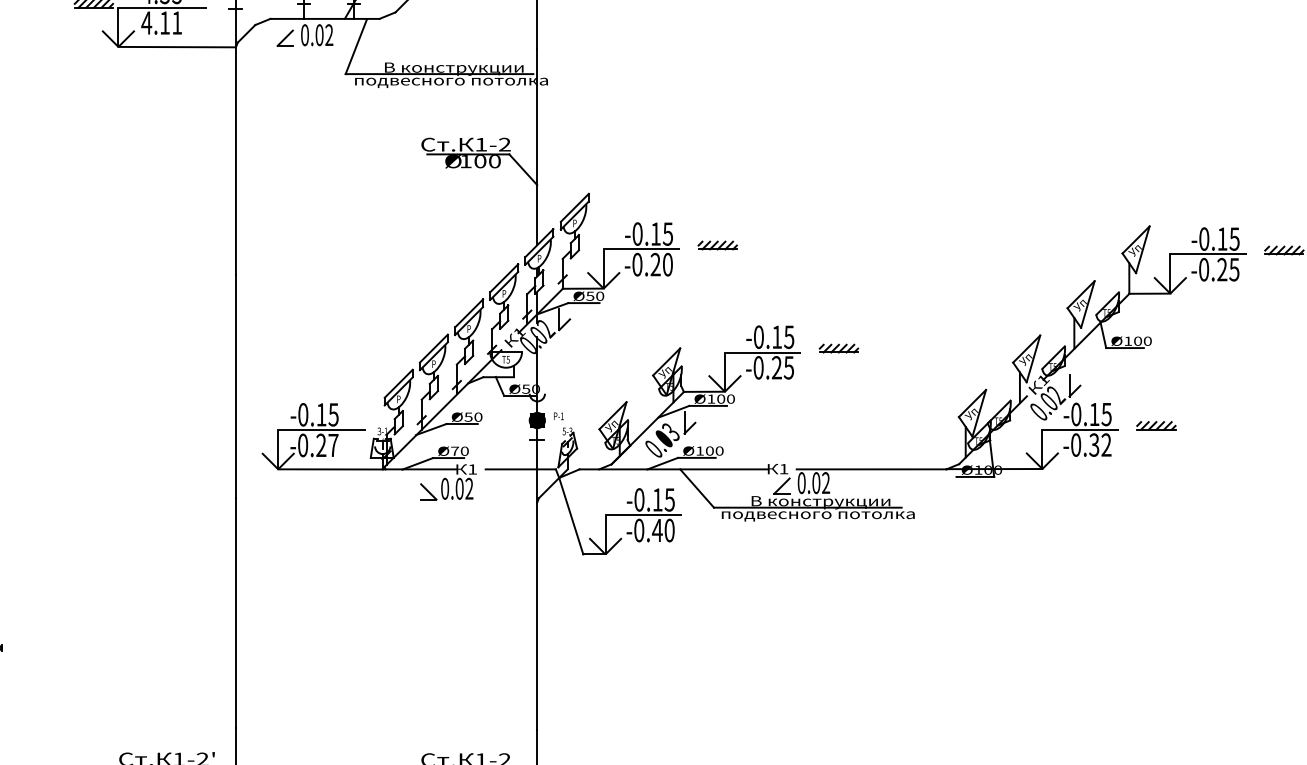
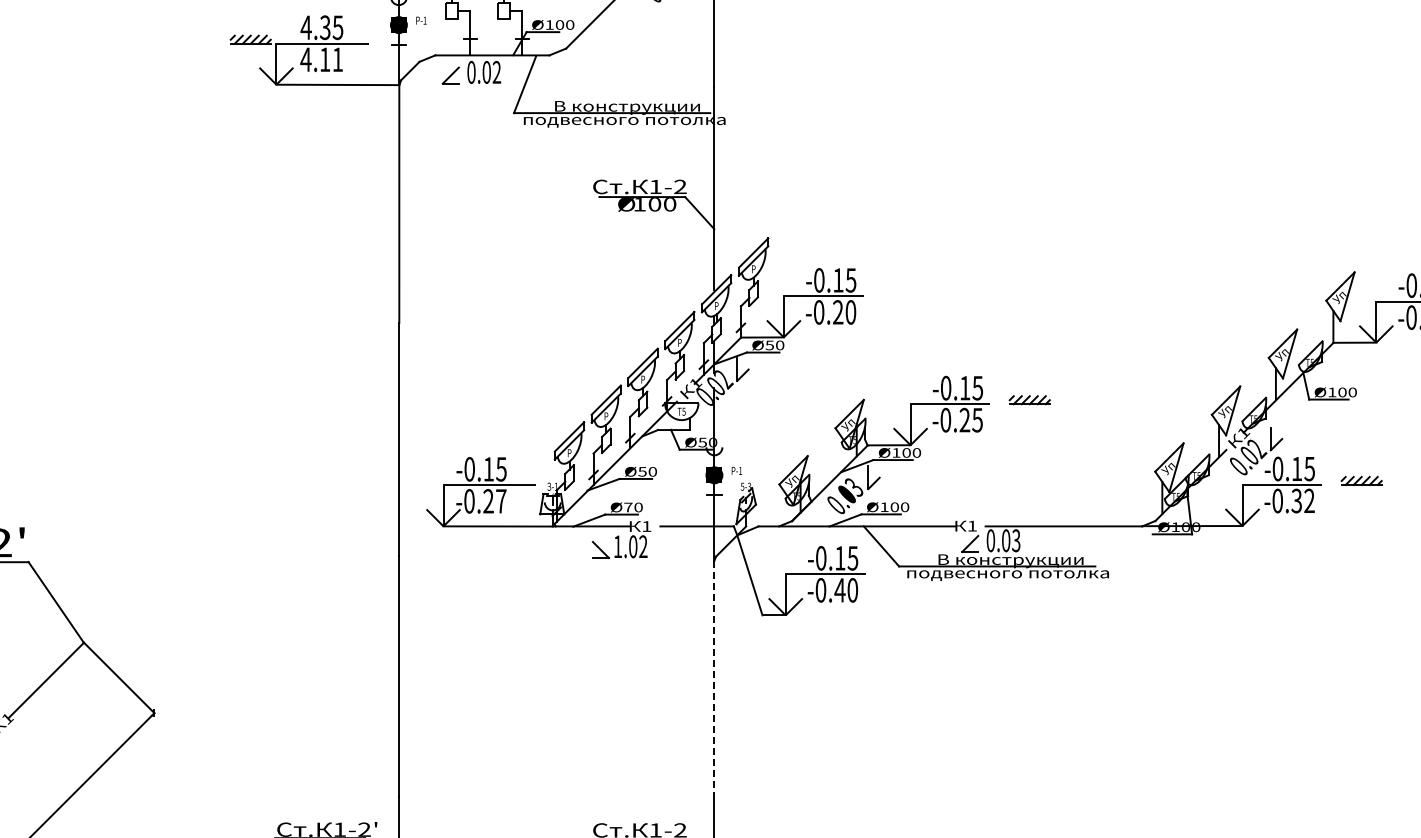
part: (718, 245) -> (903, 292), removed
text: (826, 482) -> (1016, 540), 0.02 -> 0.03
text: (444, 488) -> (617, 546), 0.02 -> 1.02
line: (537, 616) -> (714, 680), solid -> dashed

